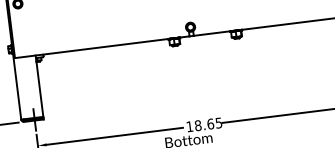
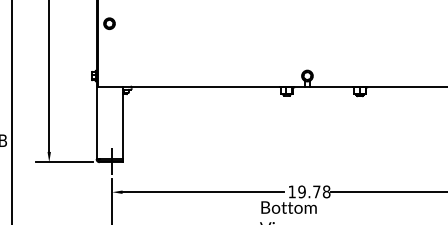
text: (208, 124) -> (314, 191), 18.65 -> 19.78

